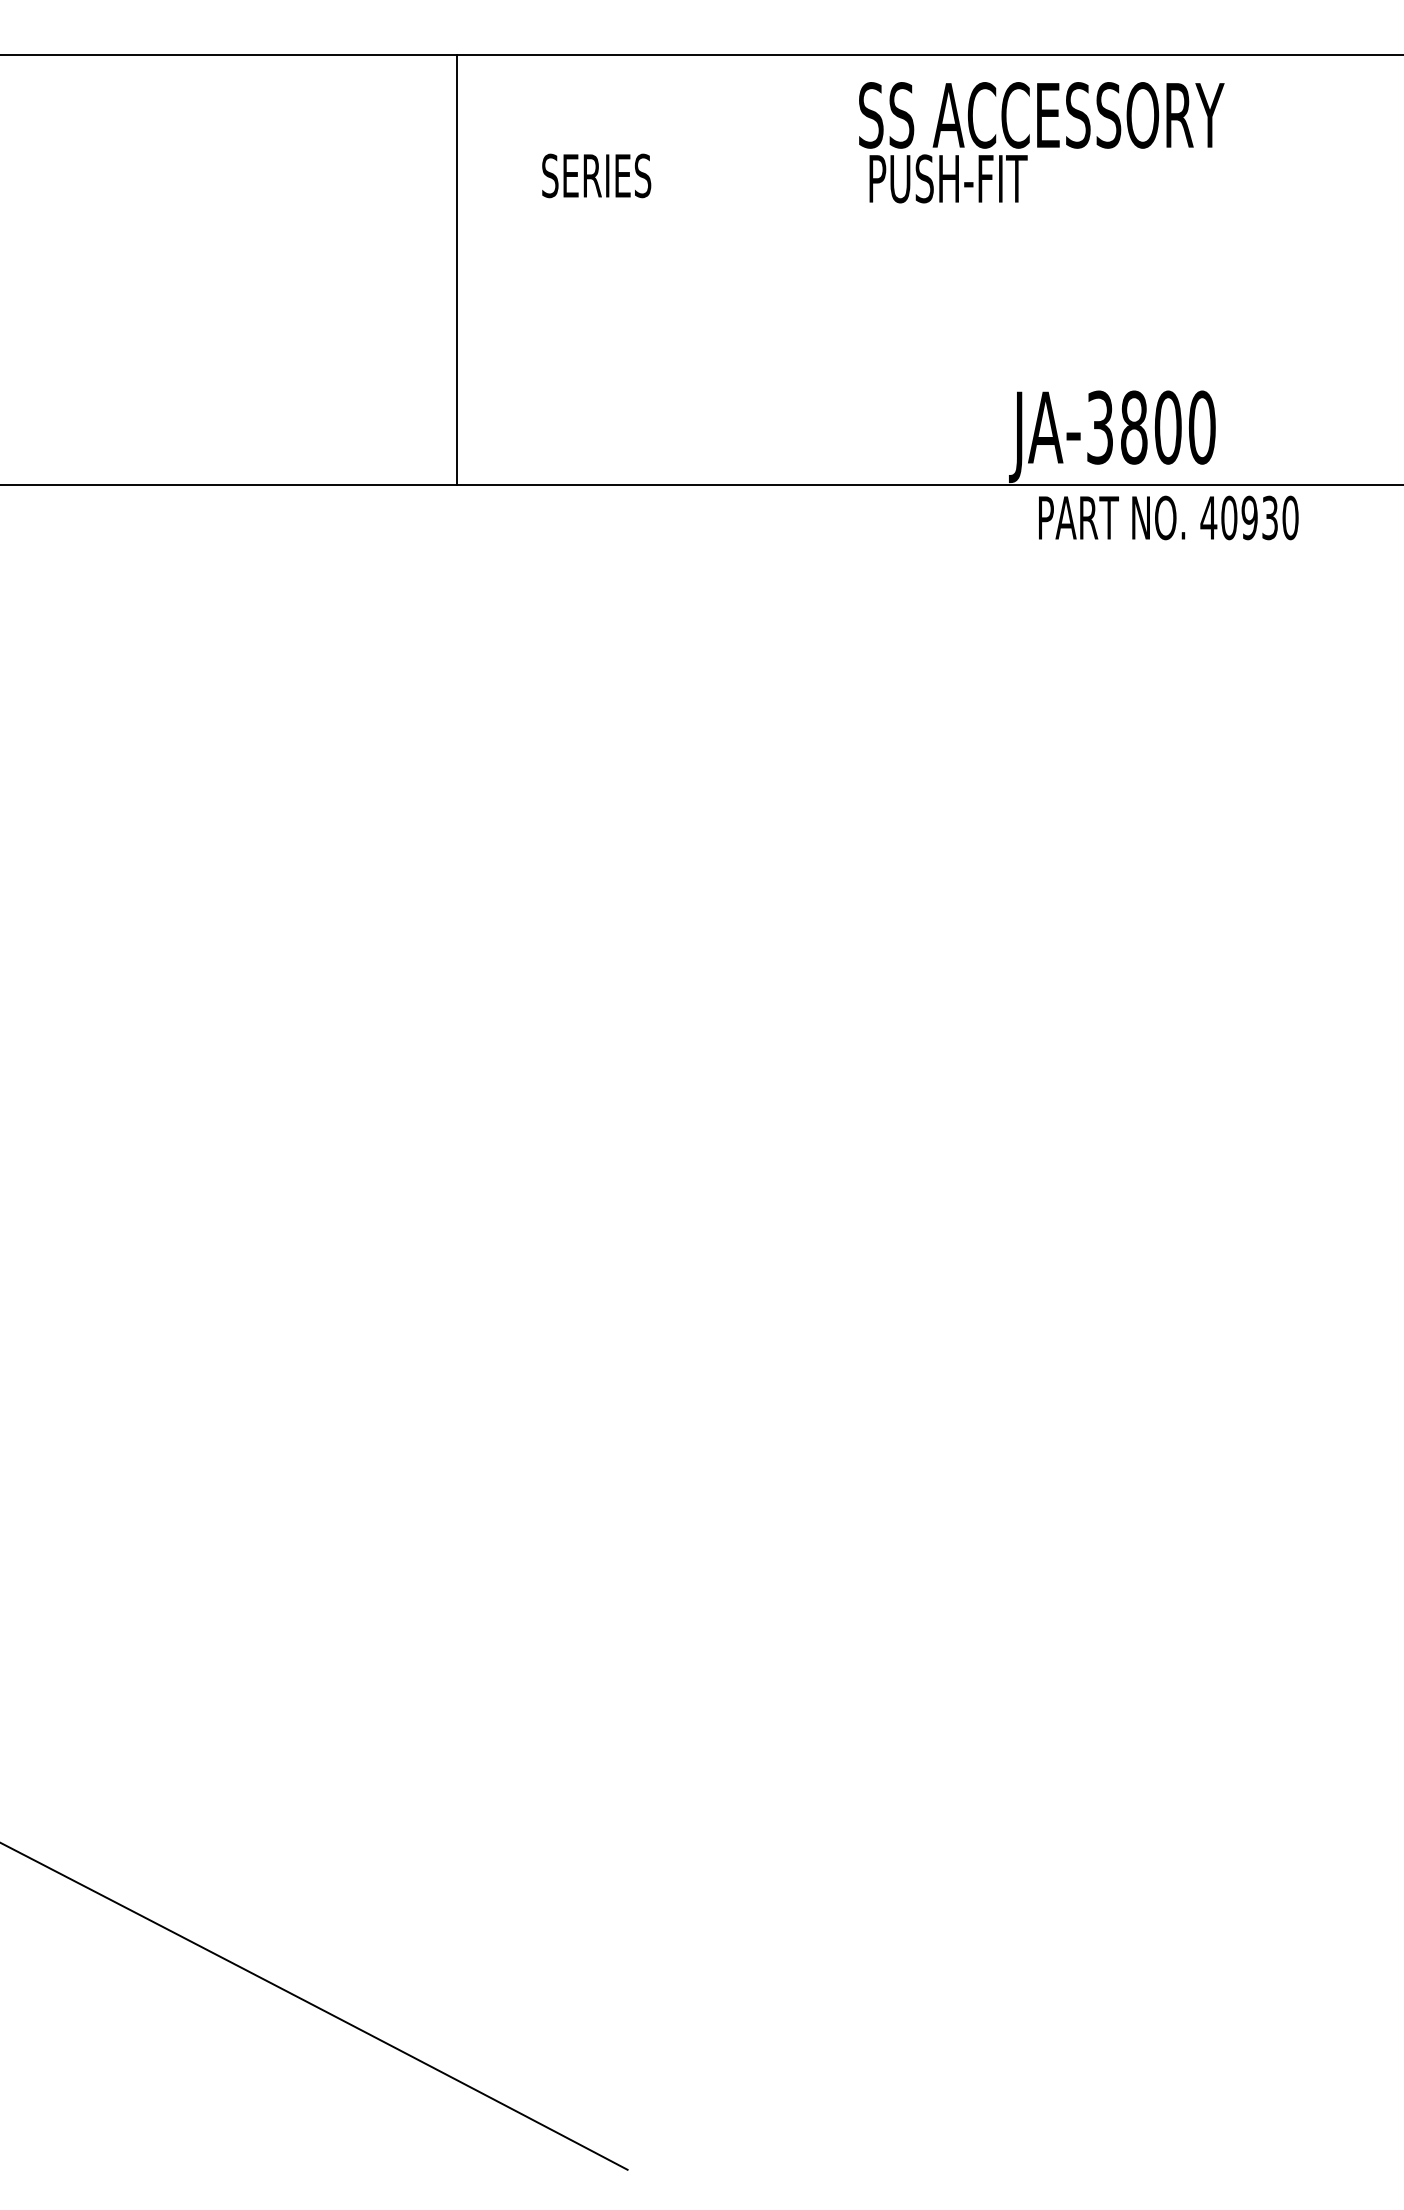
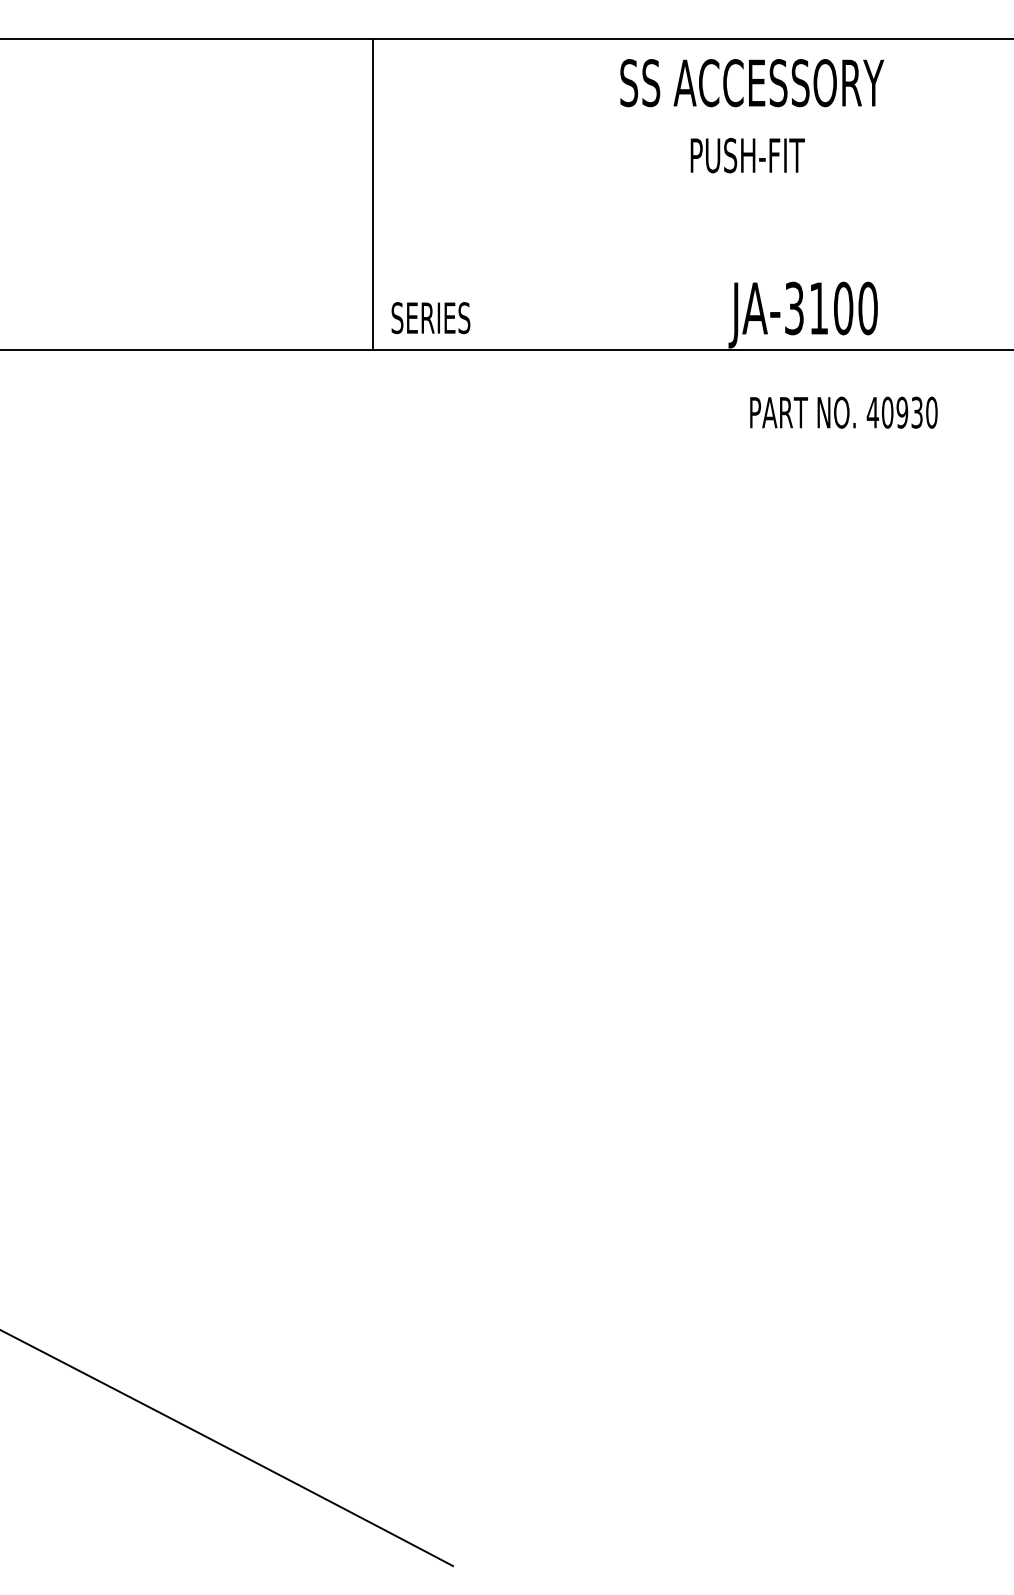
text: (596, 175) -> (430, 317), moved
text: (948, 178) -> (747, 155), moved
line: (456, 269) -> (373, 194), moved
text: (1134, 427) -> (819, 308), JA-3800 -> JA-3100
text: (1168, 517) -> (843, 412), moved

